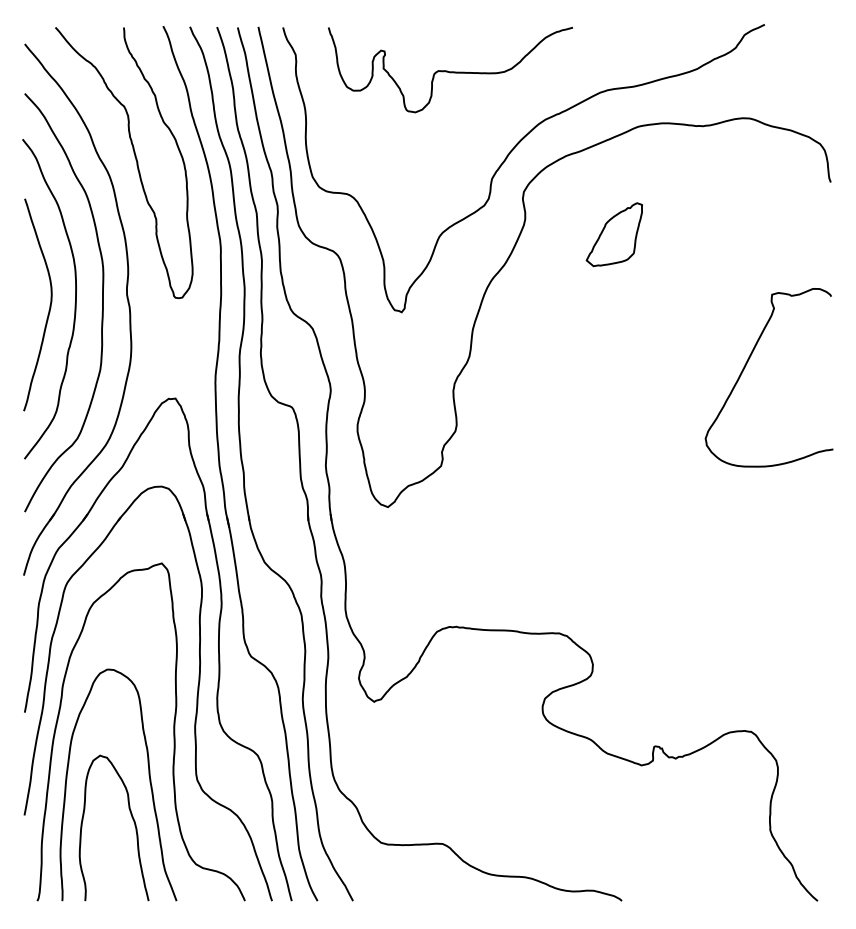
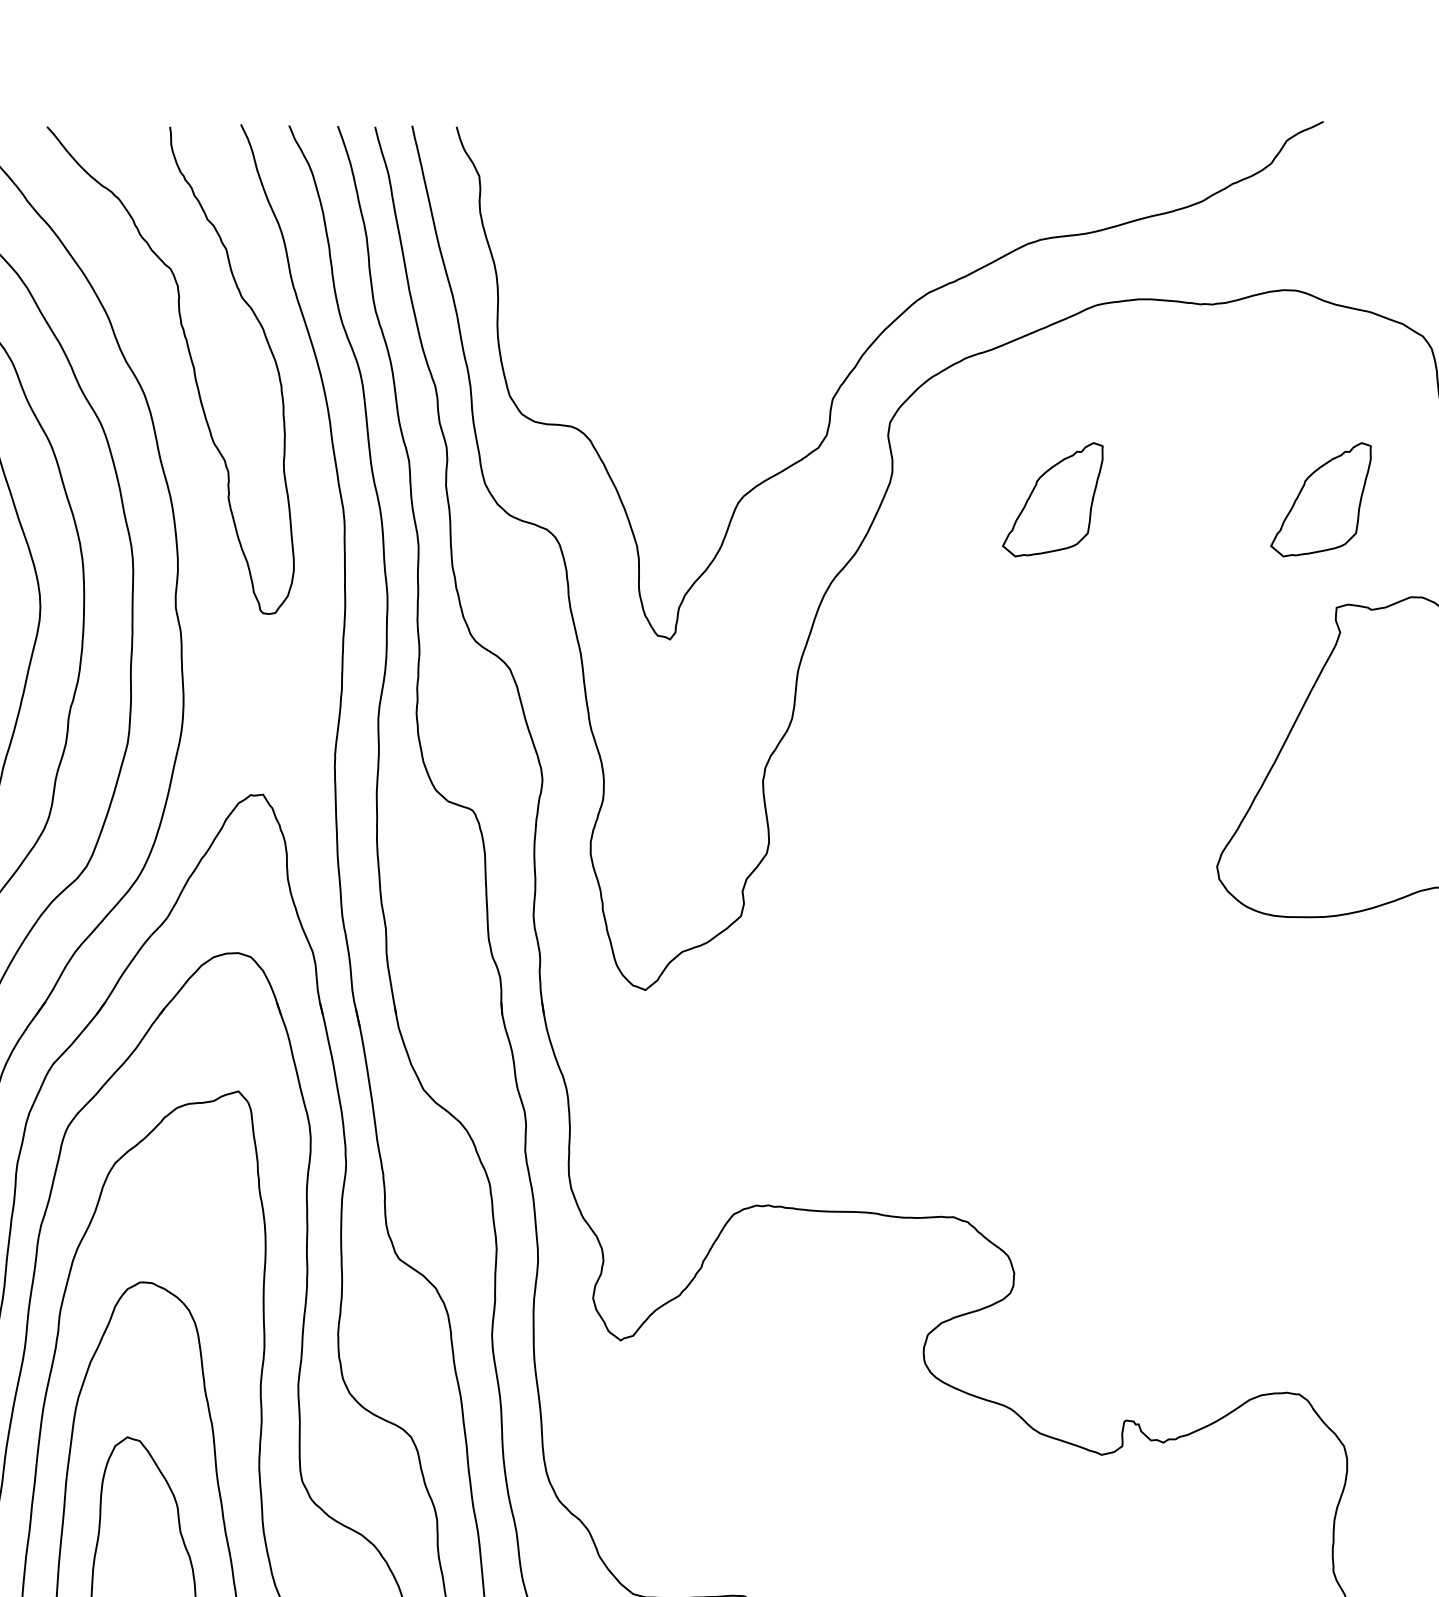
curve: (450, 71) -> (757, 206), removed
part: (762, 234) -> (1319, 499), added

